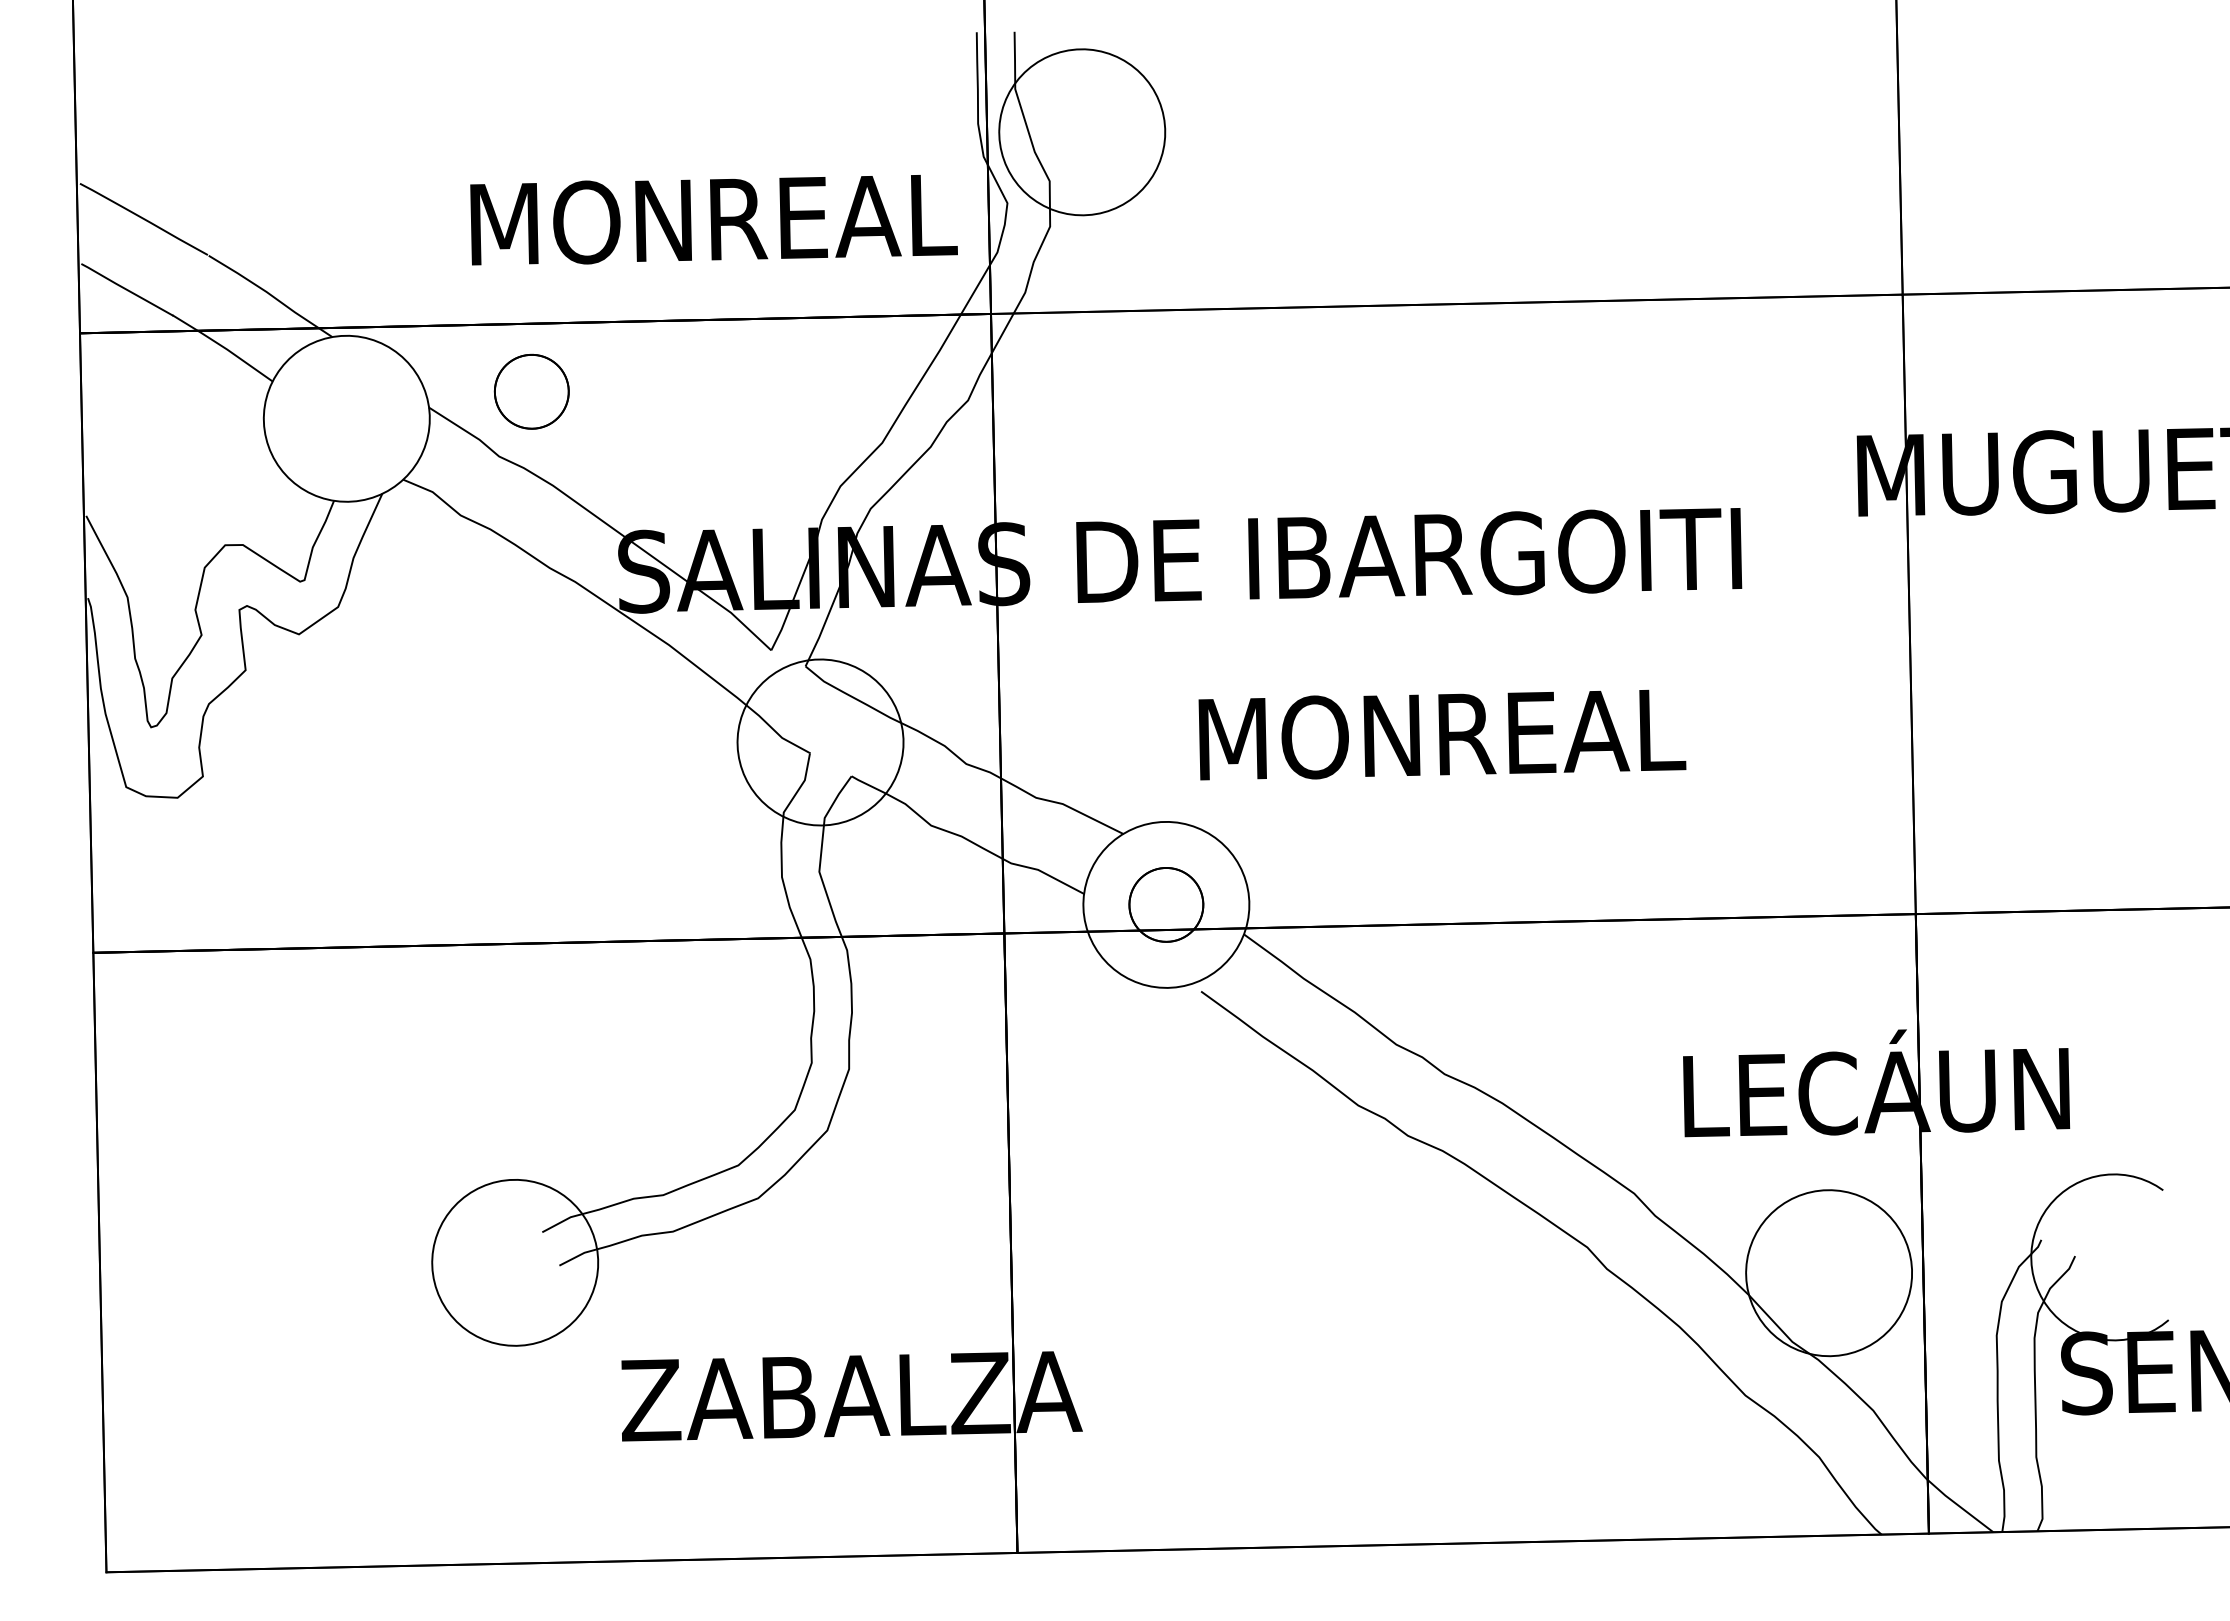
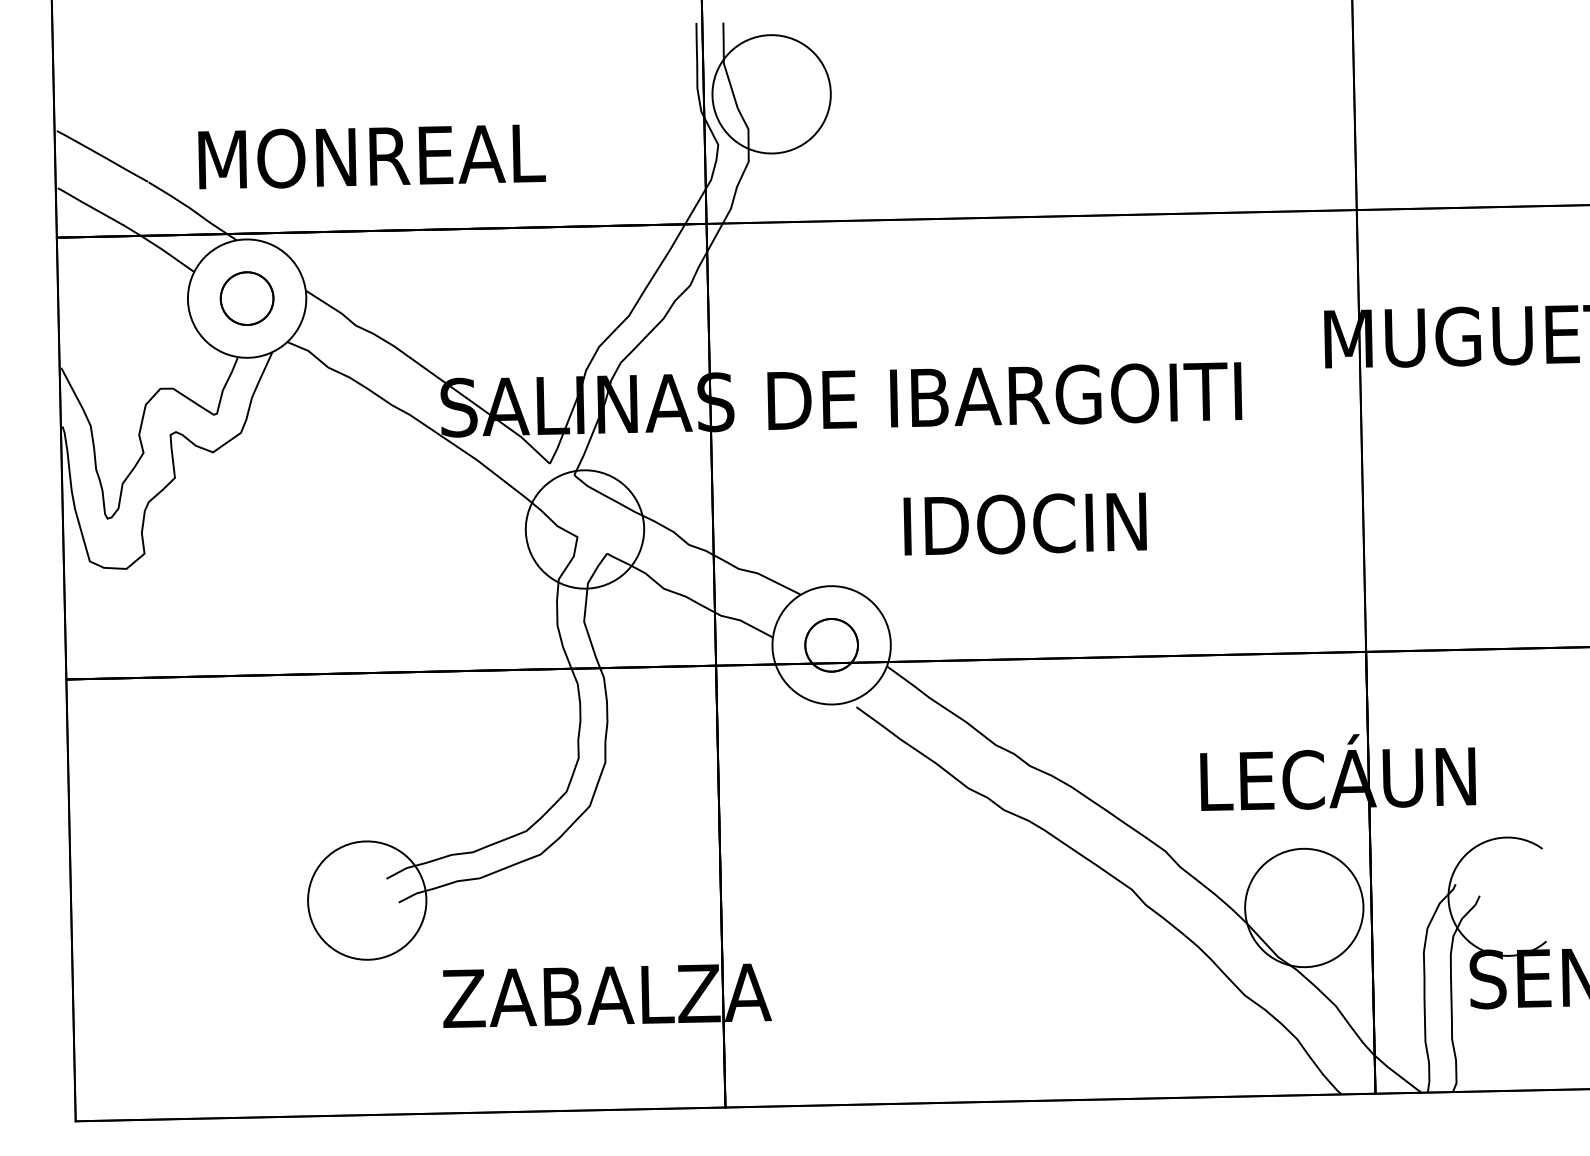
text: (713, 220) -> (371, 157), moved
part: (531, 391) -> (246, 298), moved
text: (1442, 734) -> (1028, 523), MONREAL -> IDOCIN

